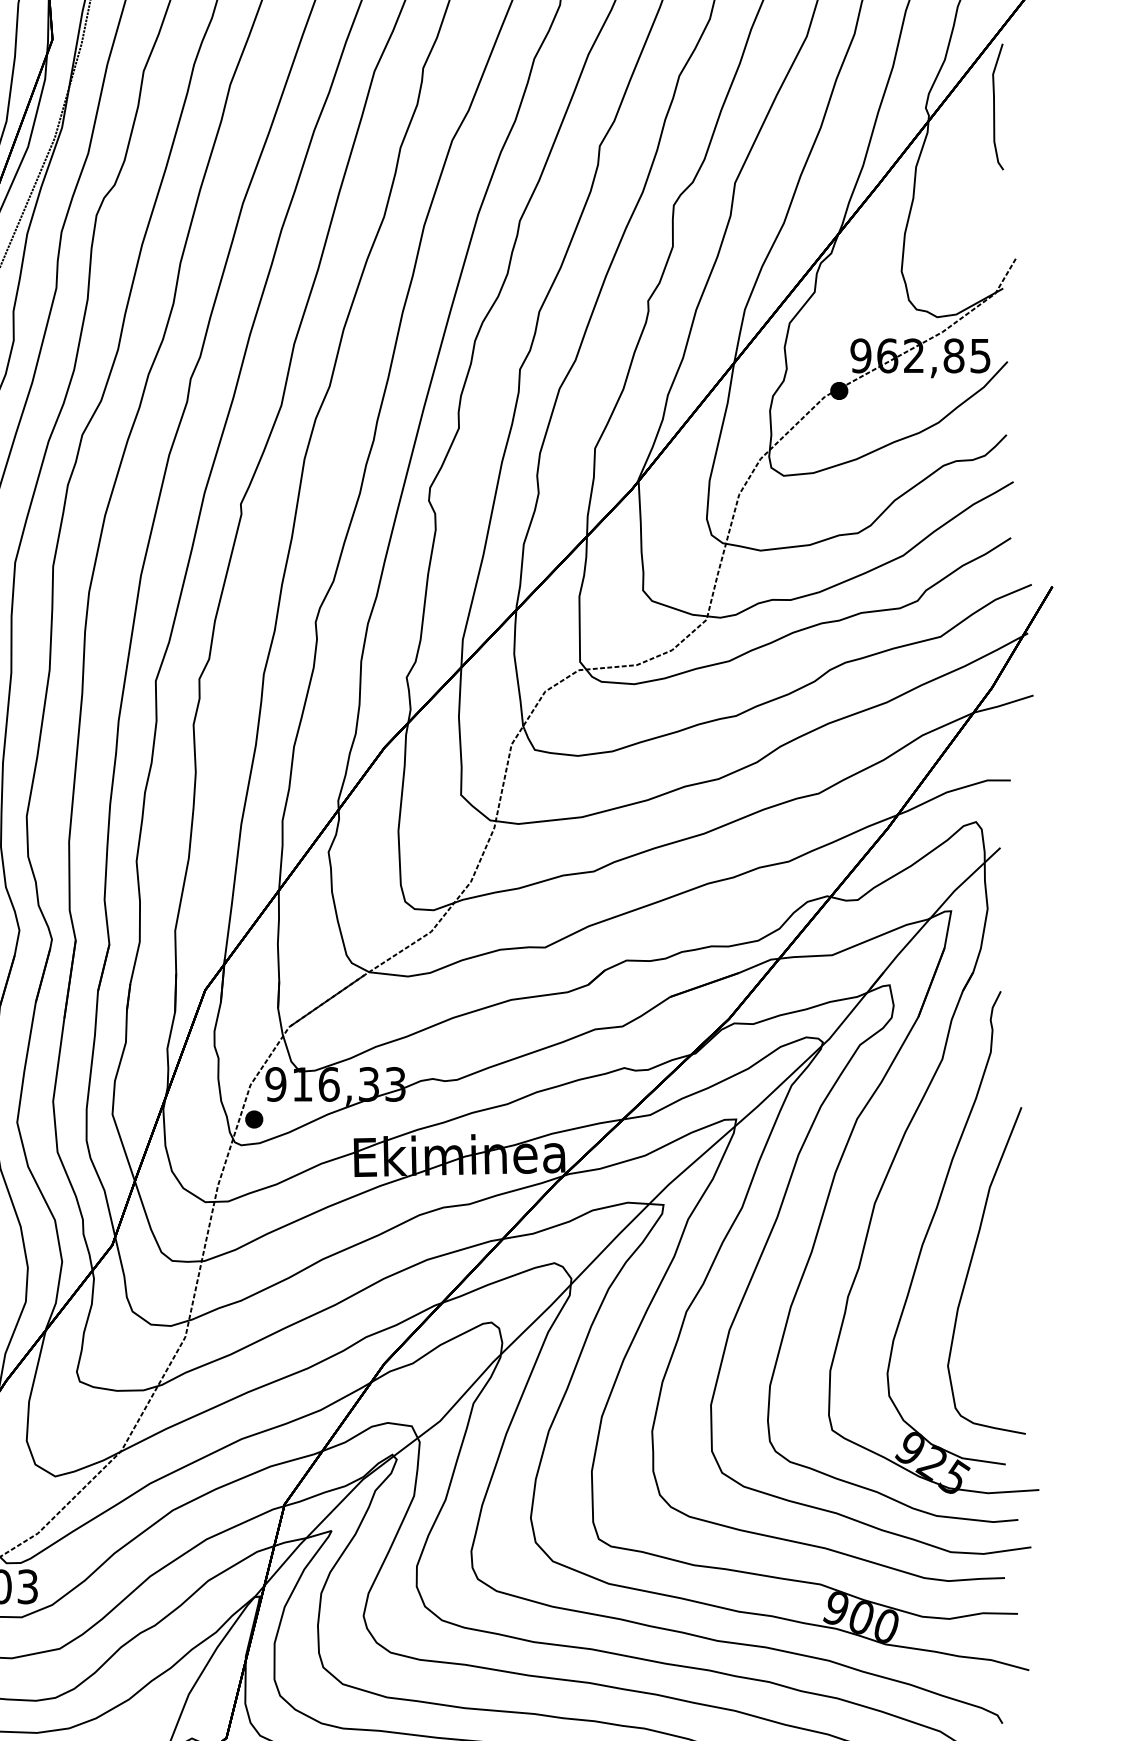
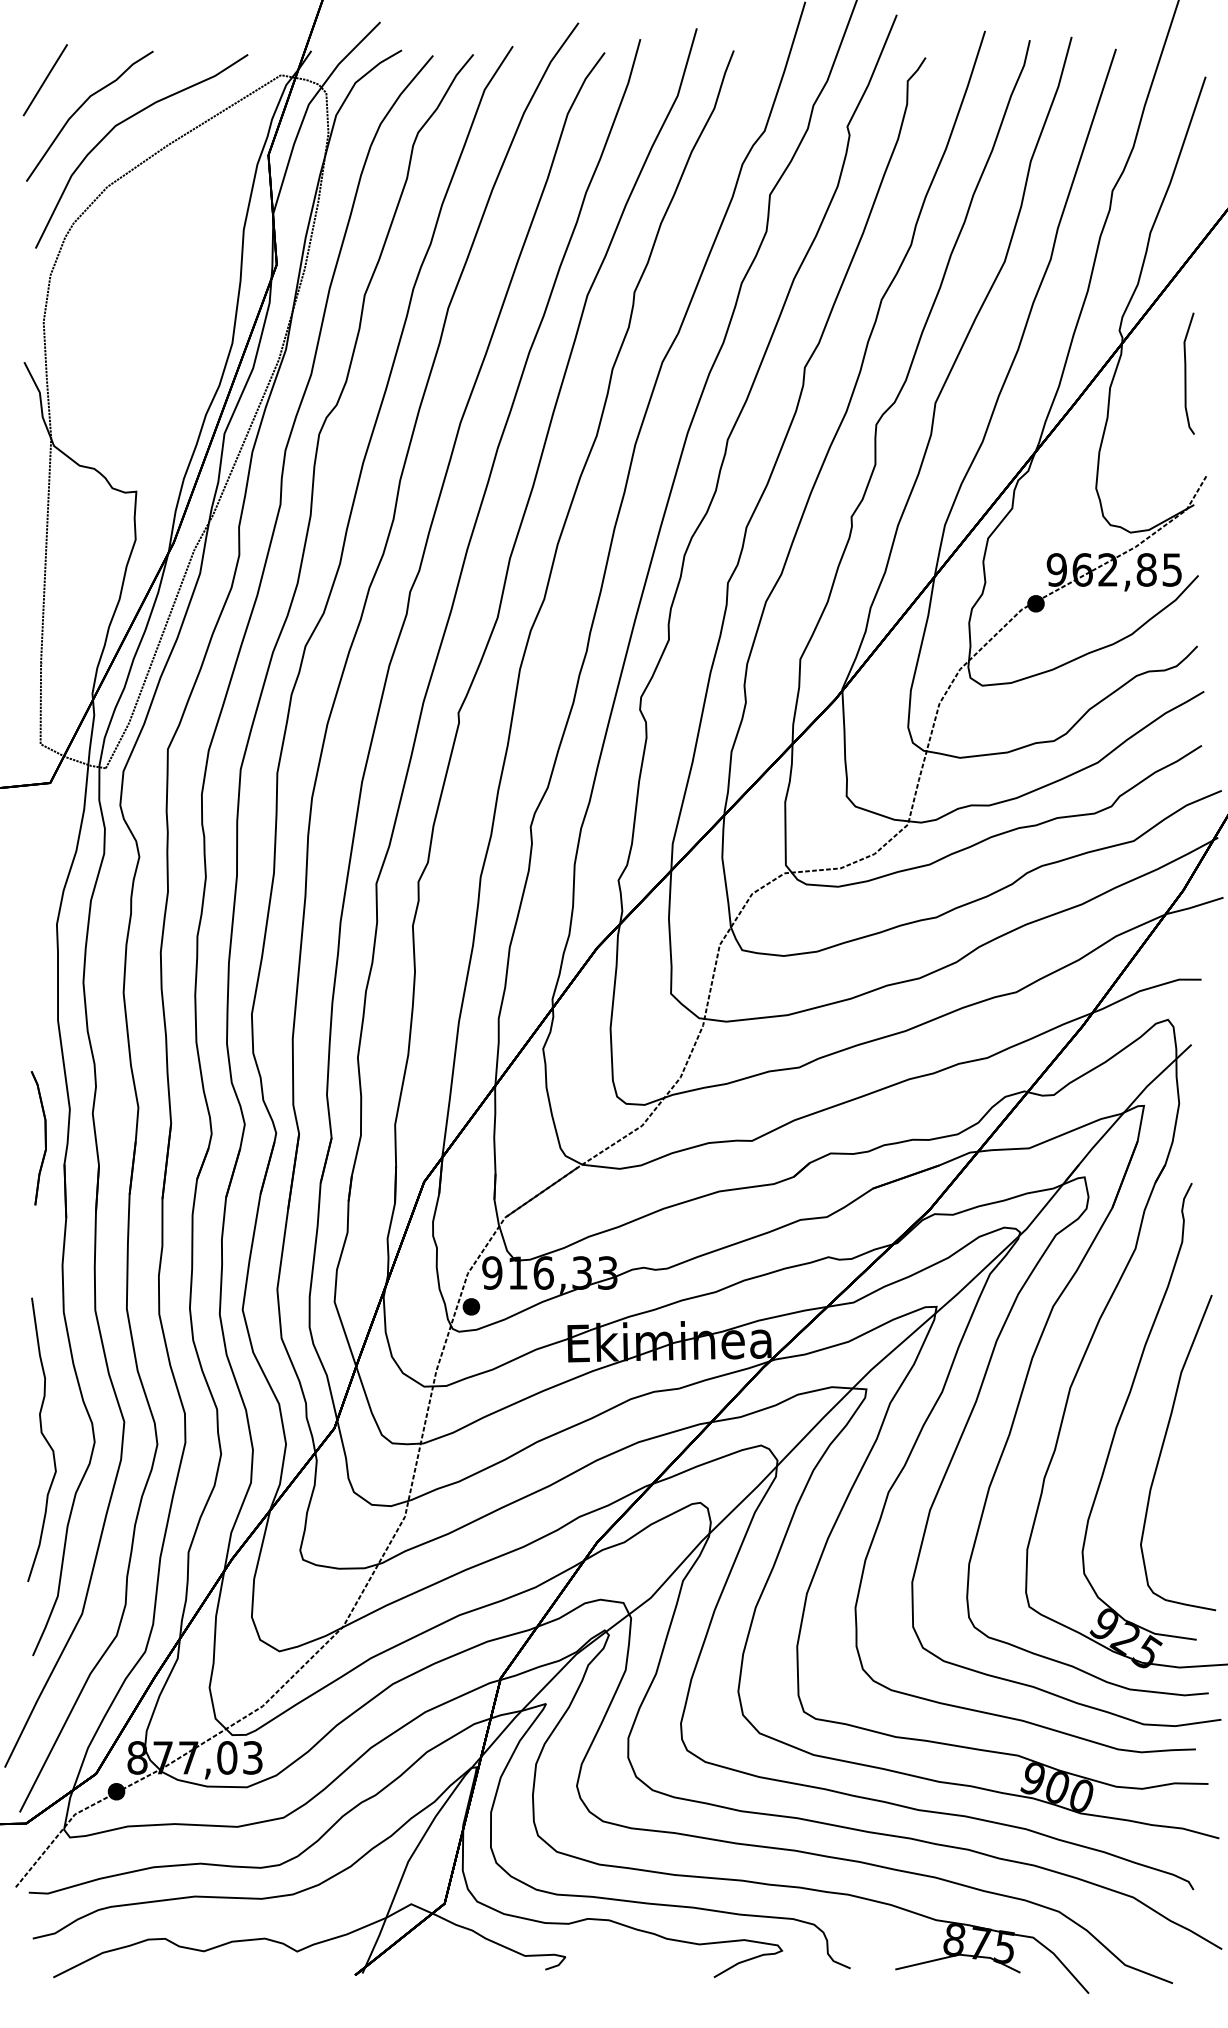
part: (997, 106) -> (1188, 373), moved

